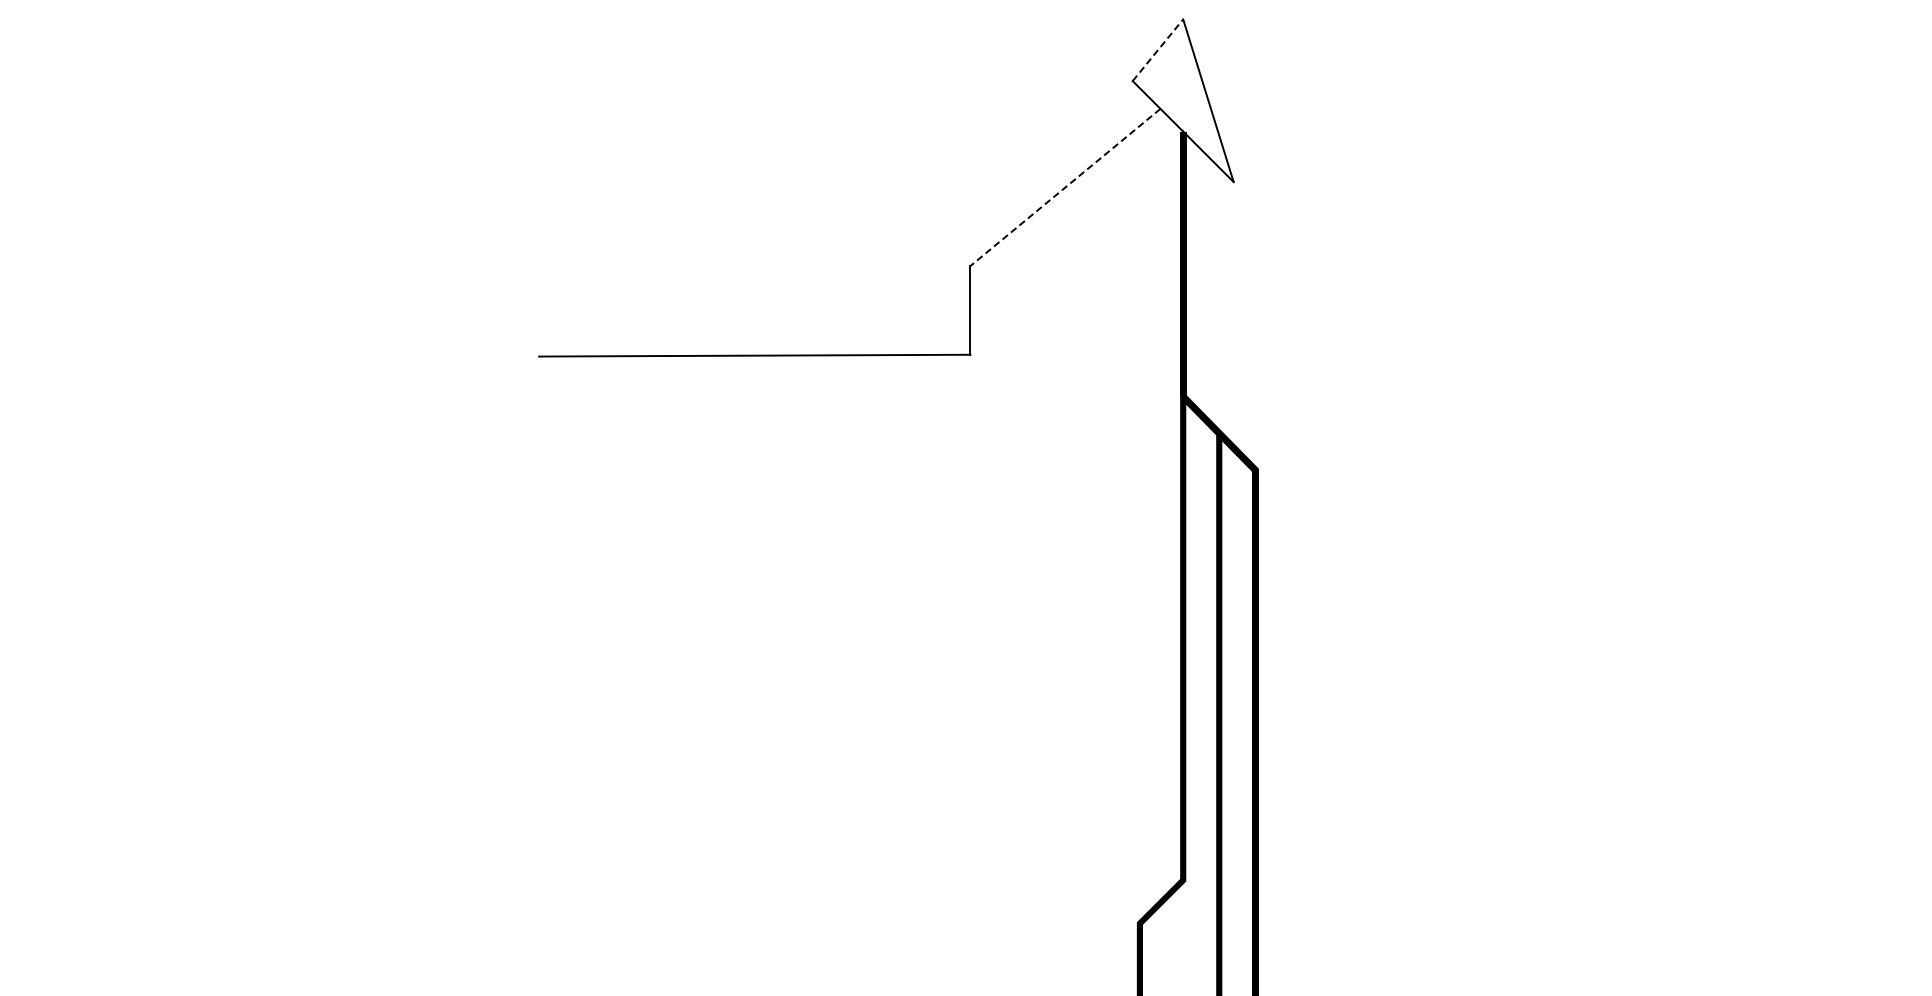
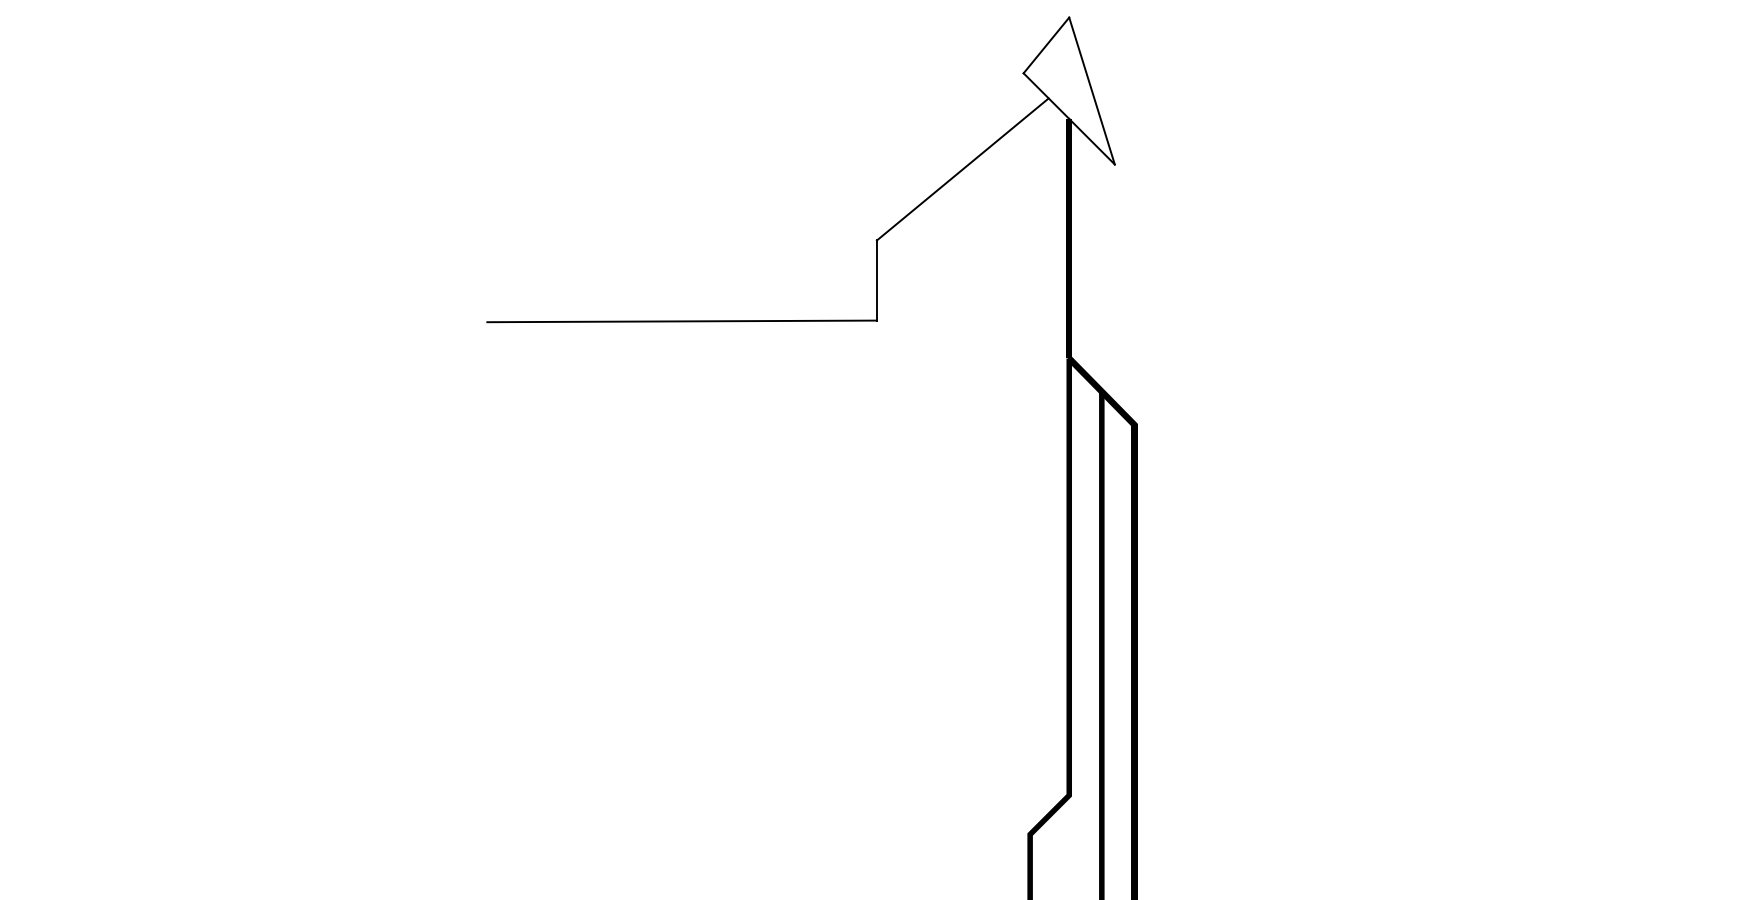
line: (1157, 50) -> (1046, 45), dashed -> solid
line: (1065, 187) -> (962, 169), dashed -> solid

